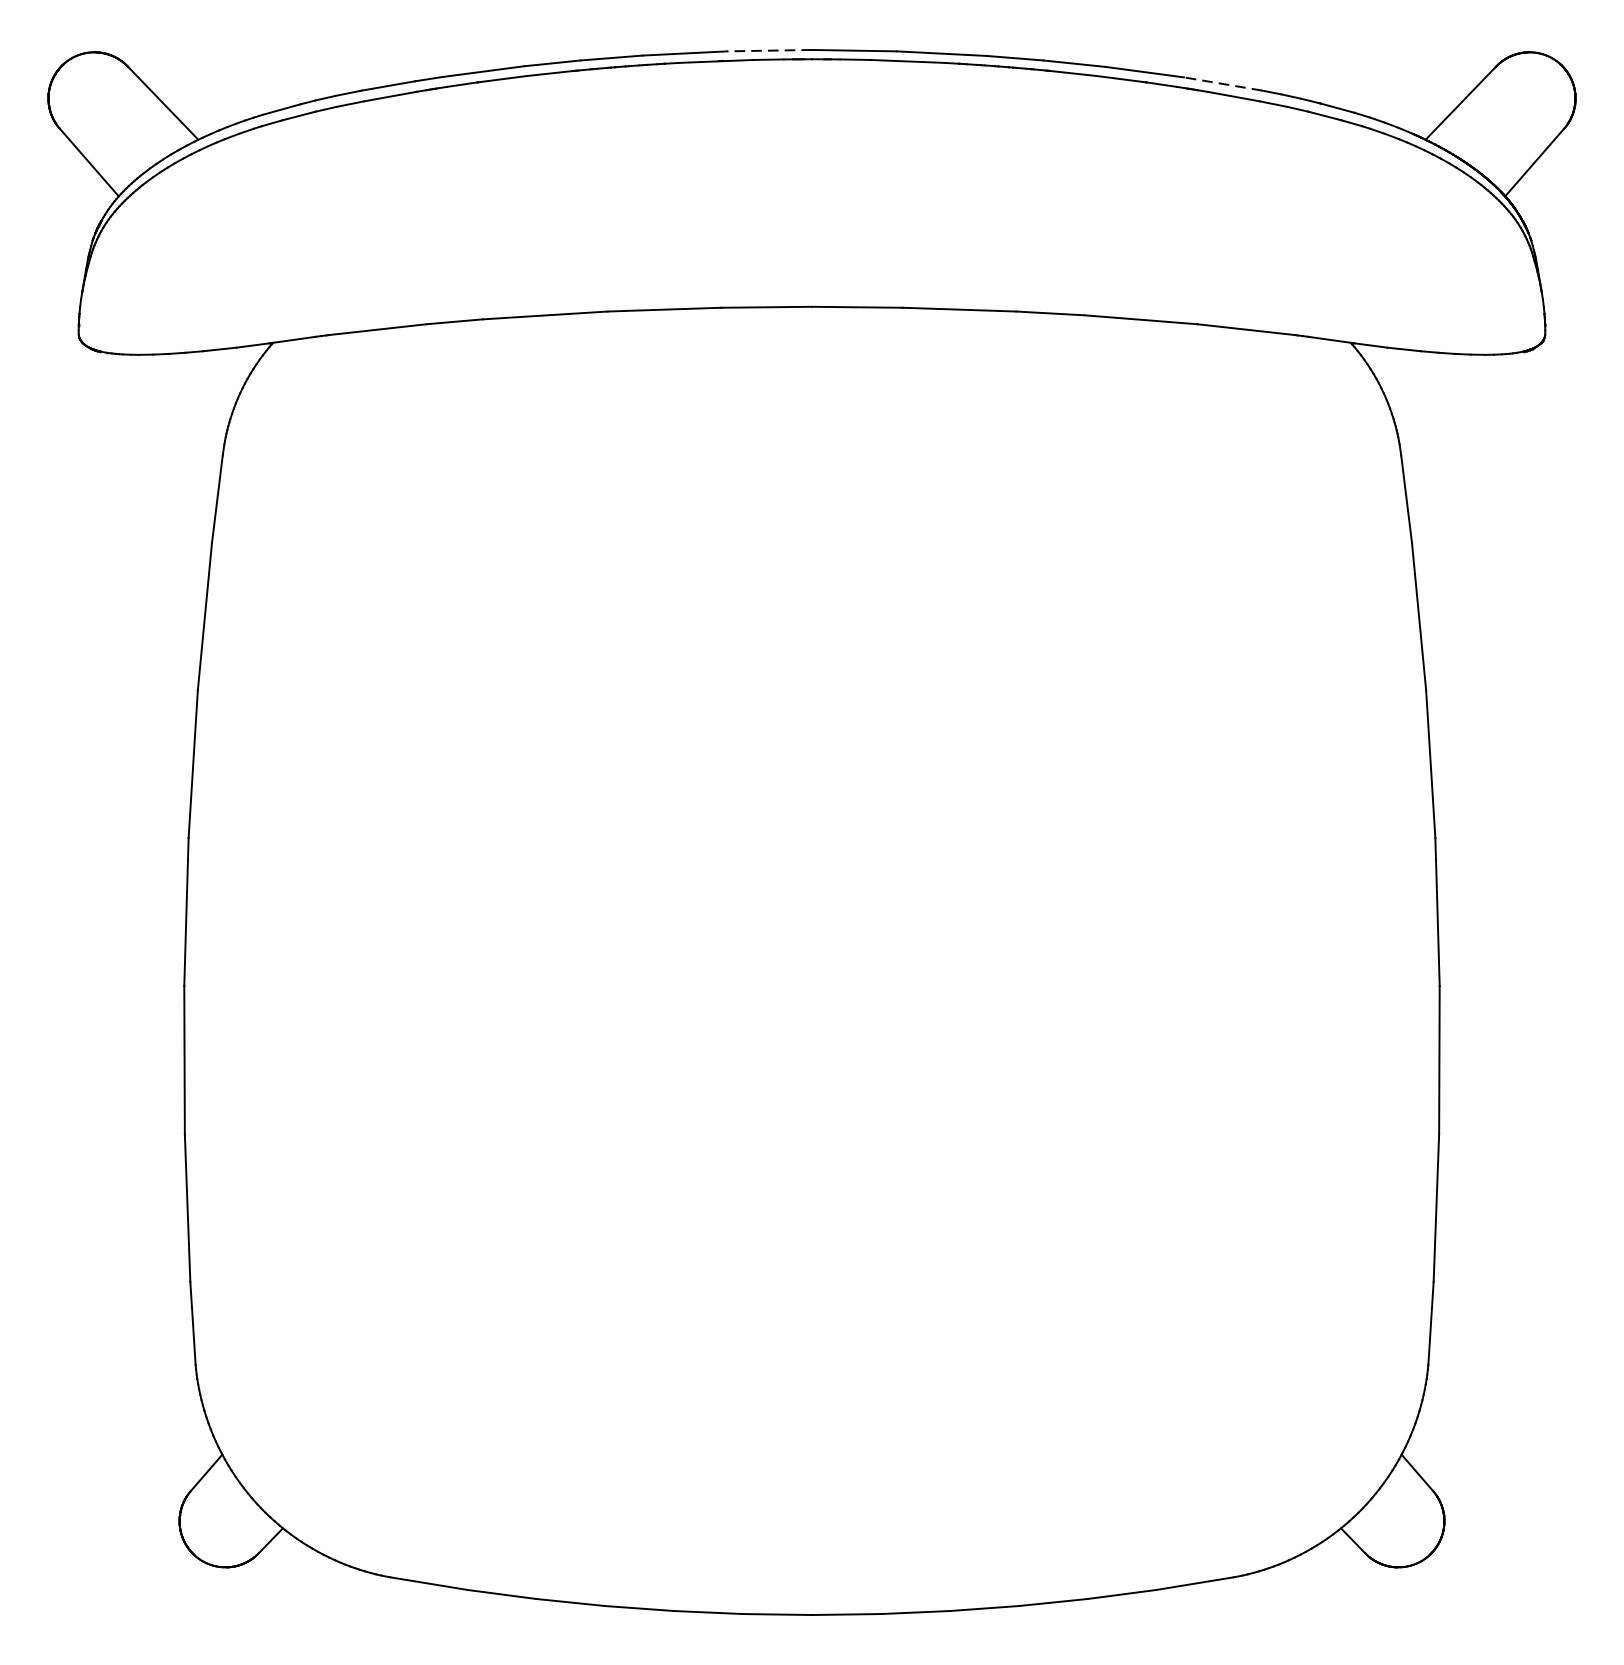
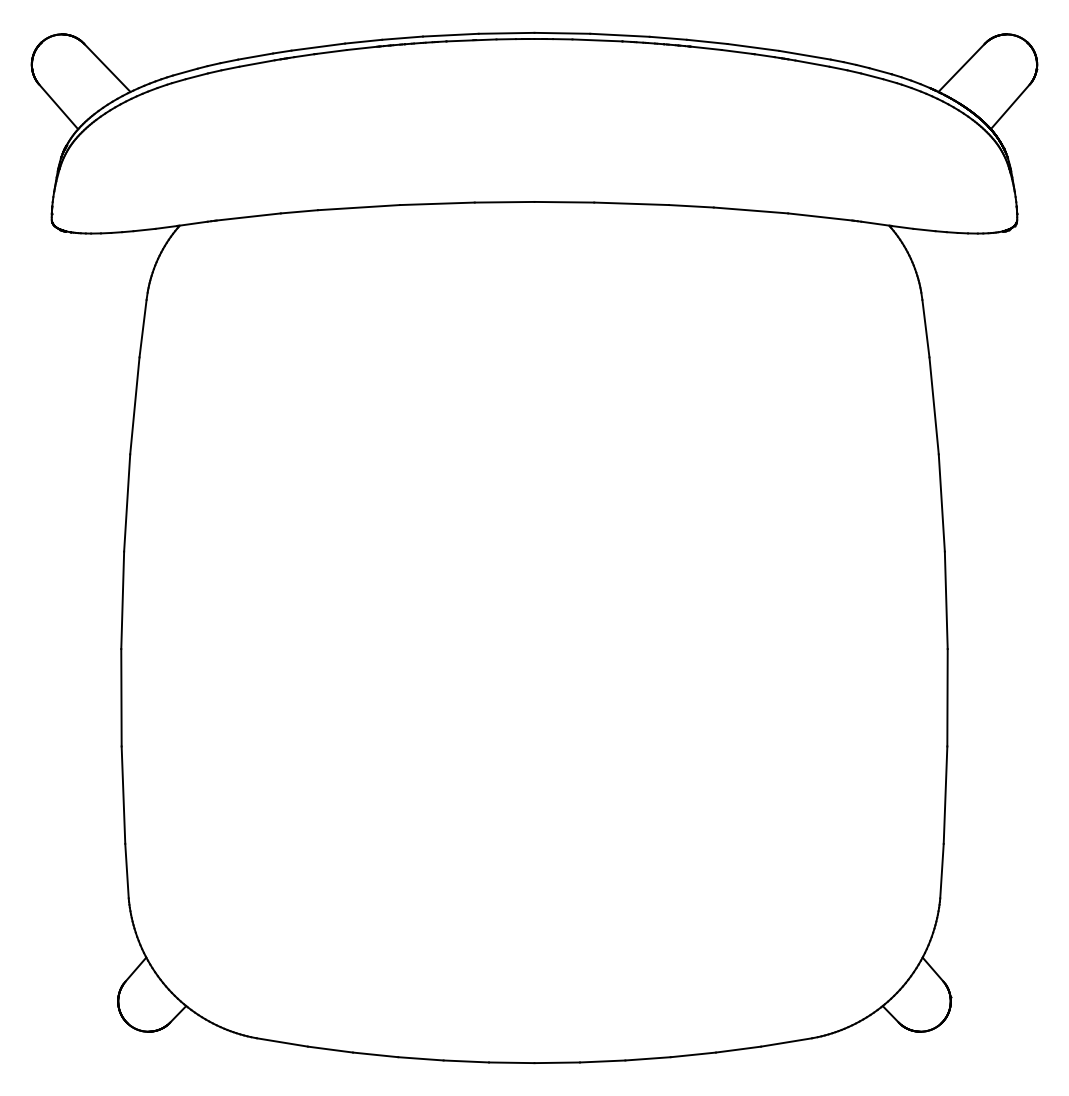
line: (769, 50) -> (506, 33), dashed -> solid
line: (1222, 84) -> (804, 55), dashed -> solid

